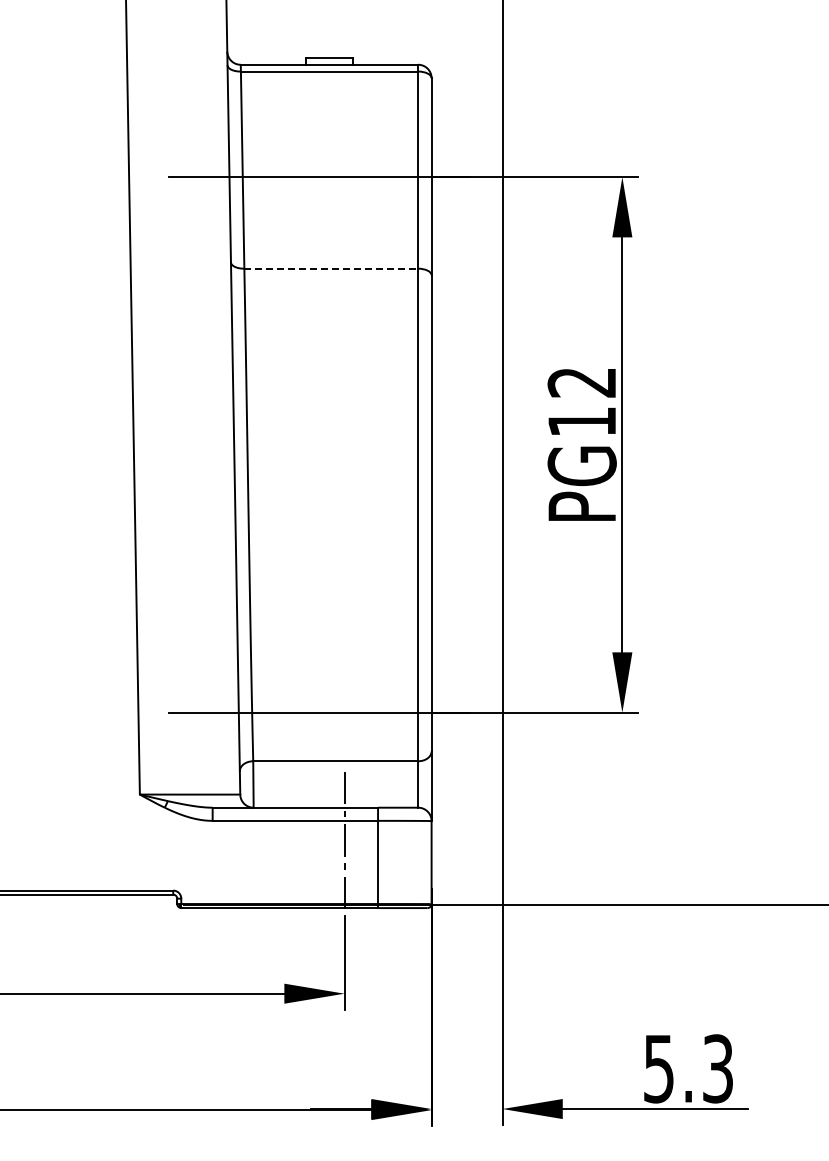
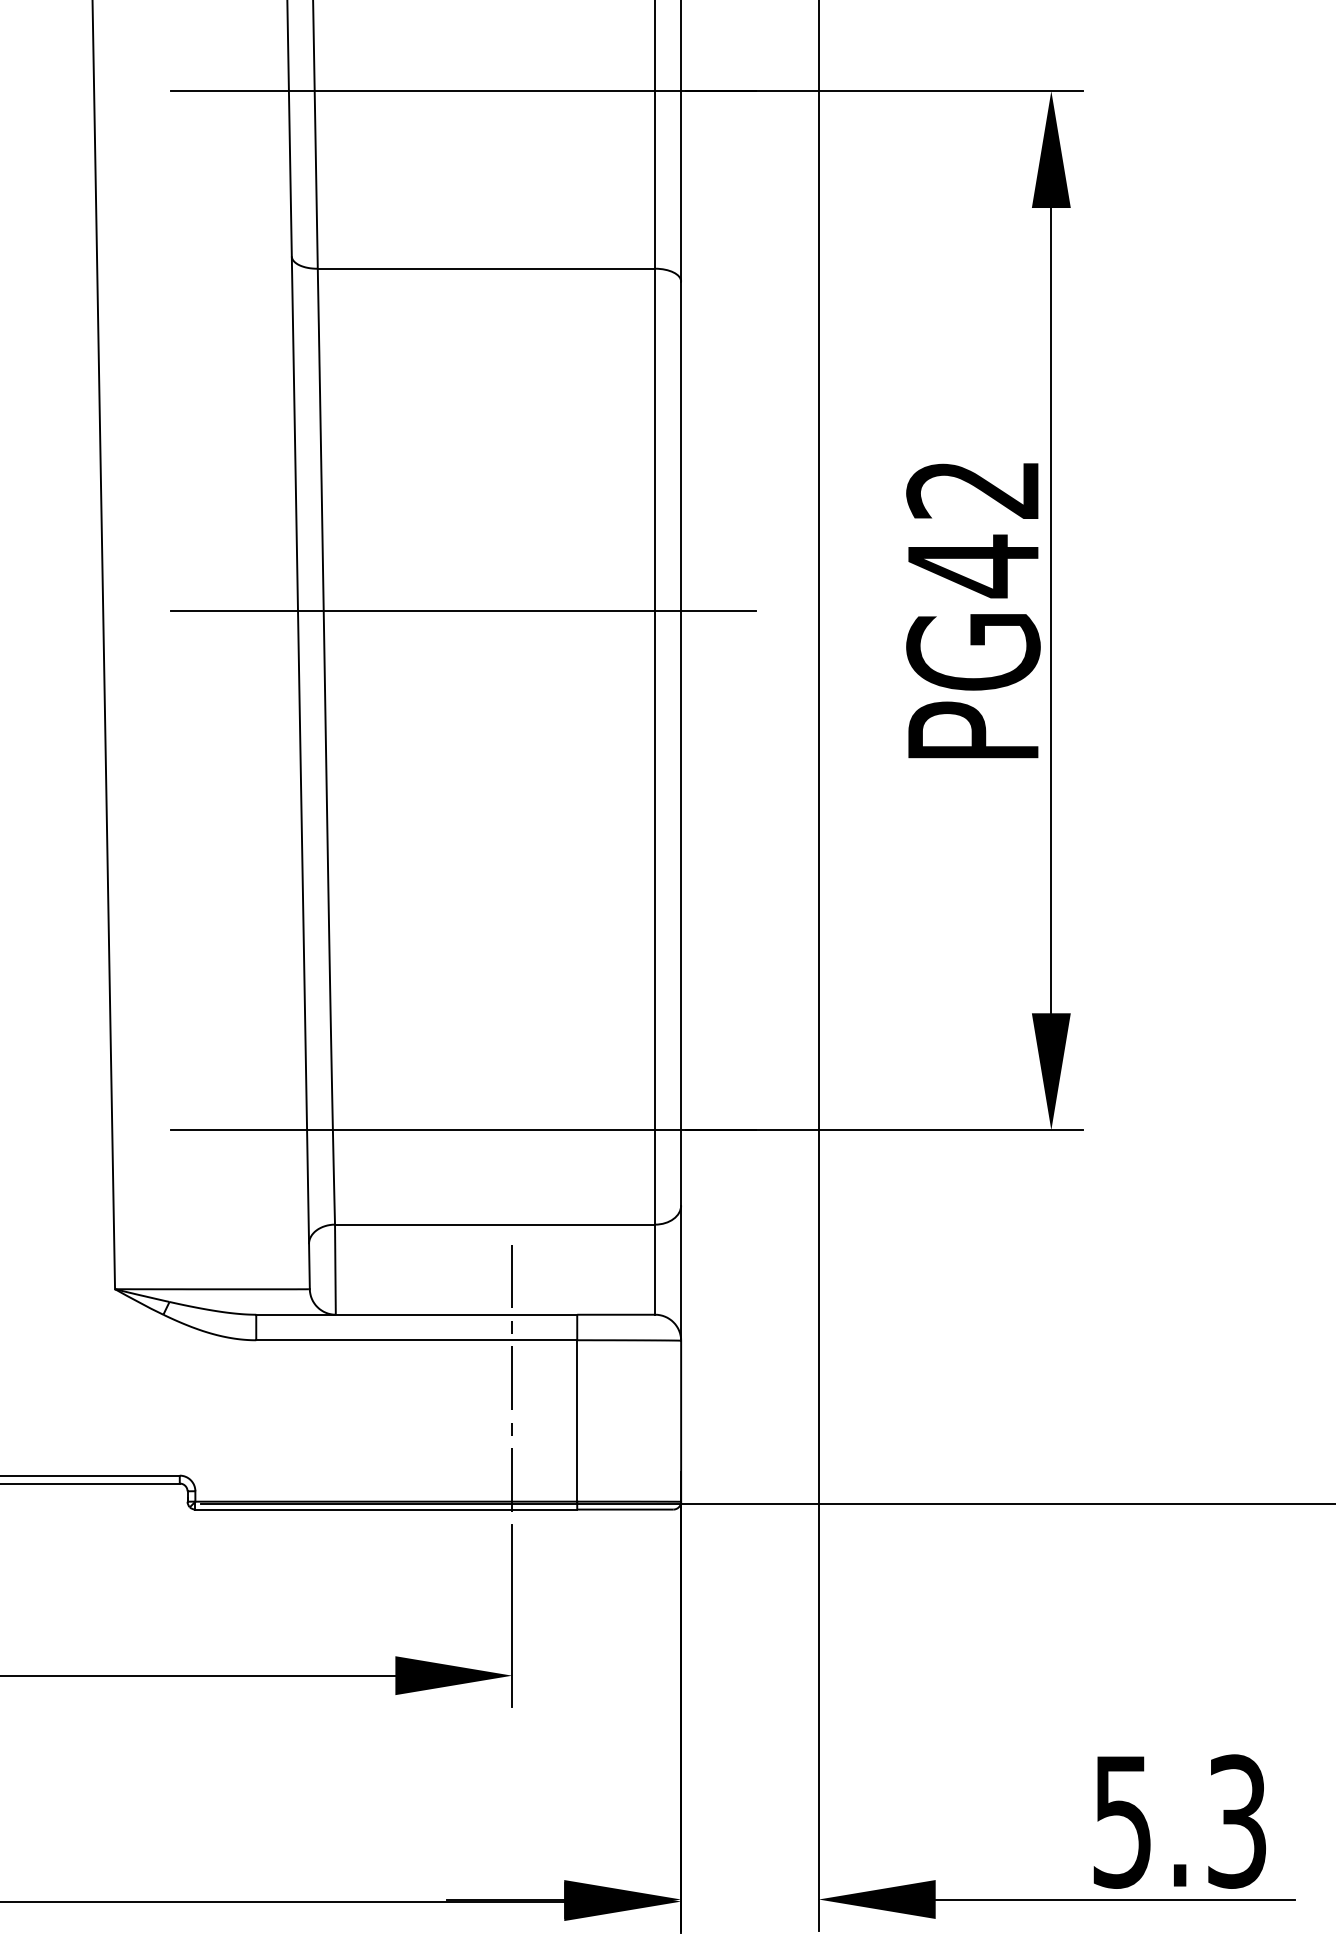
line: (331, 268) -> (486, 268), dashed -> solid
text: (581, 421) -> (972, 565), PG12 -> PG42
line: (319, 444) -> (463, 609), added

